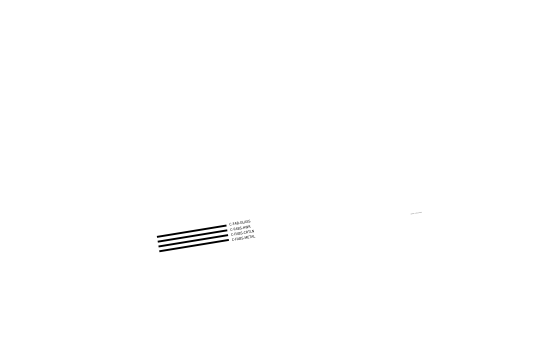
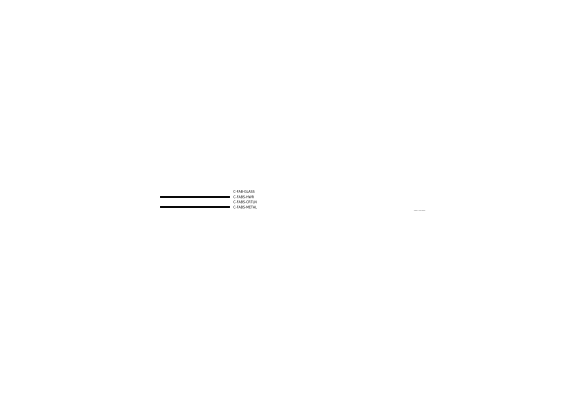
line: (191, 231) -> (194, 192), removed
line: (192, 240) -> (194, 201), removed

